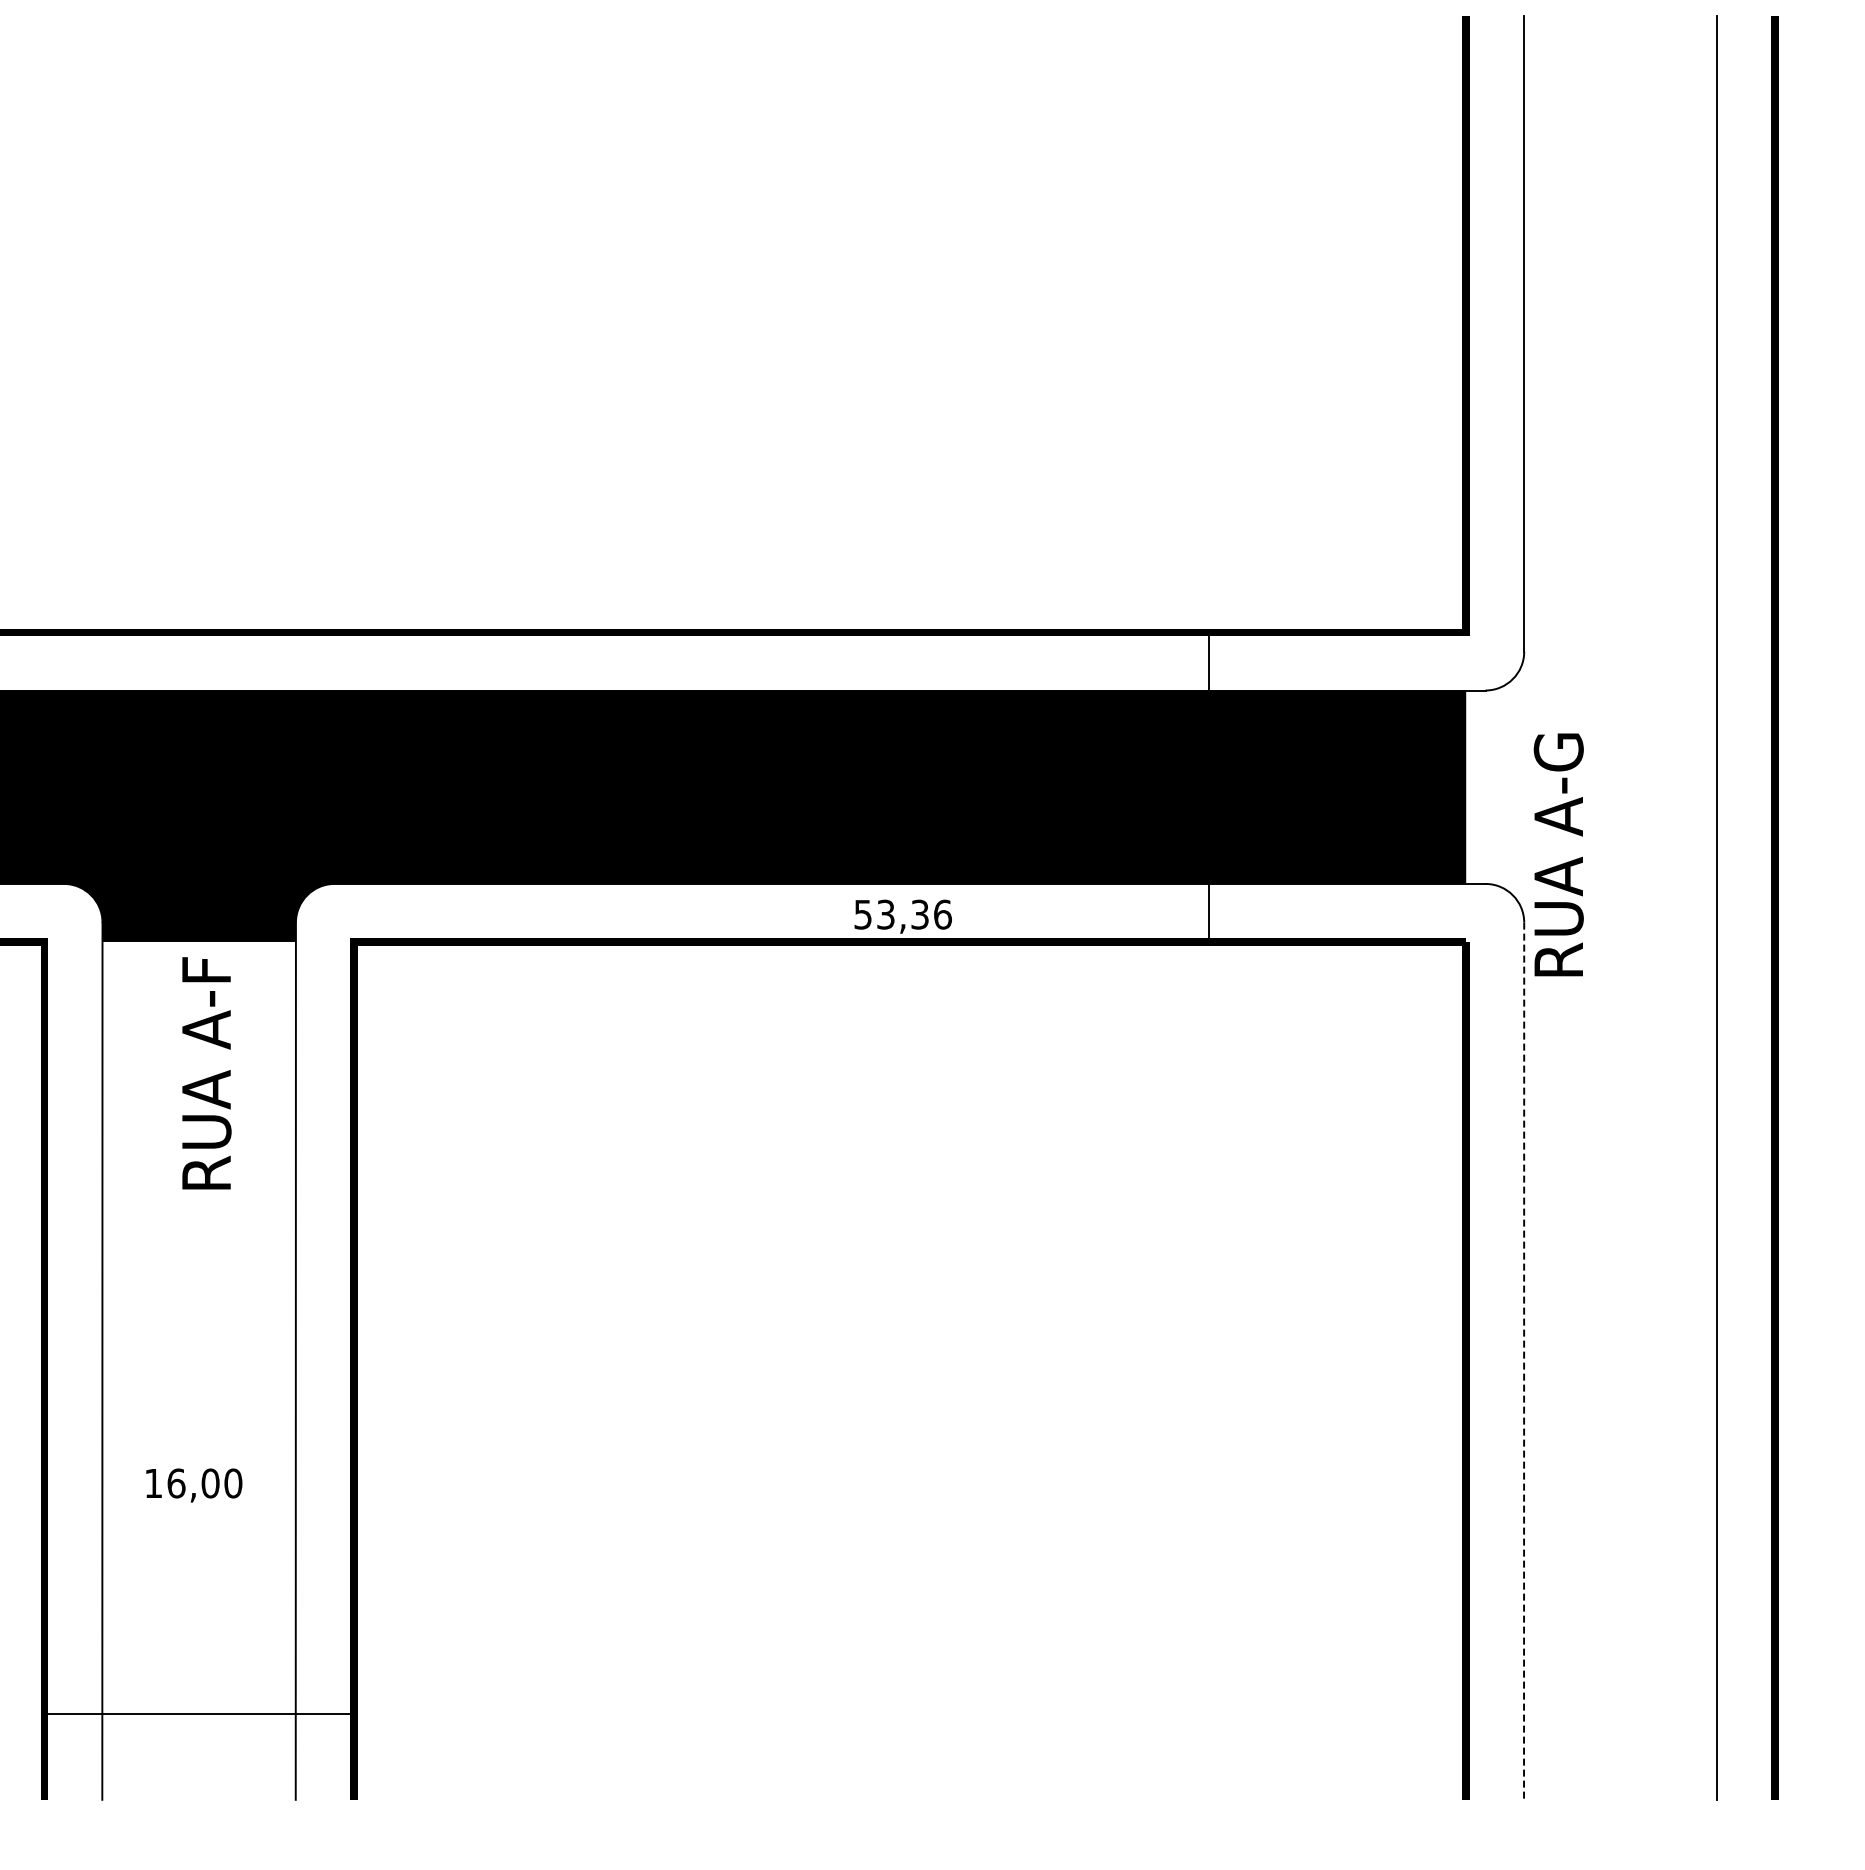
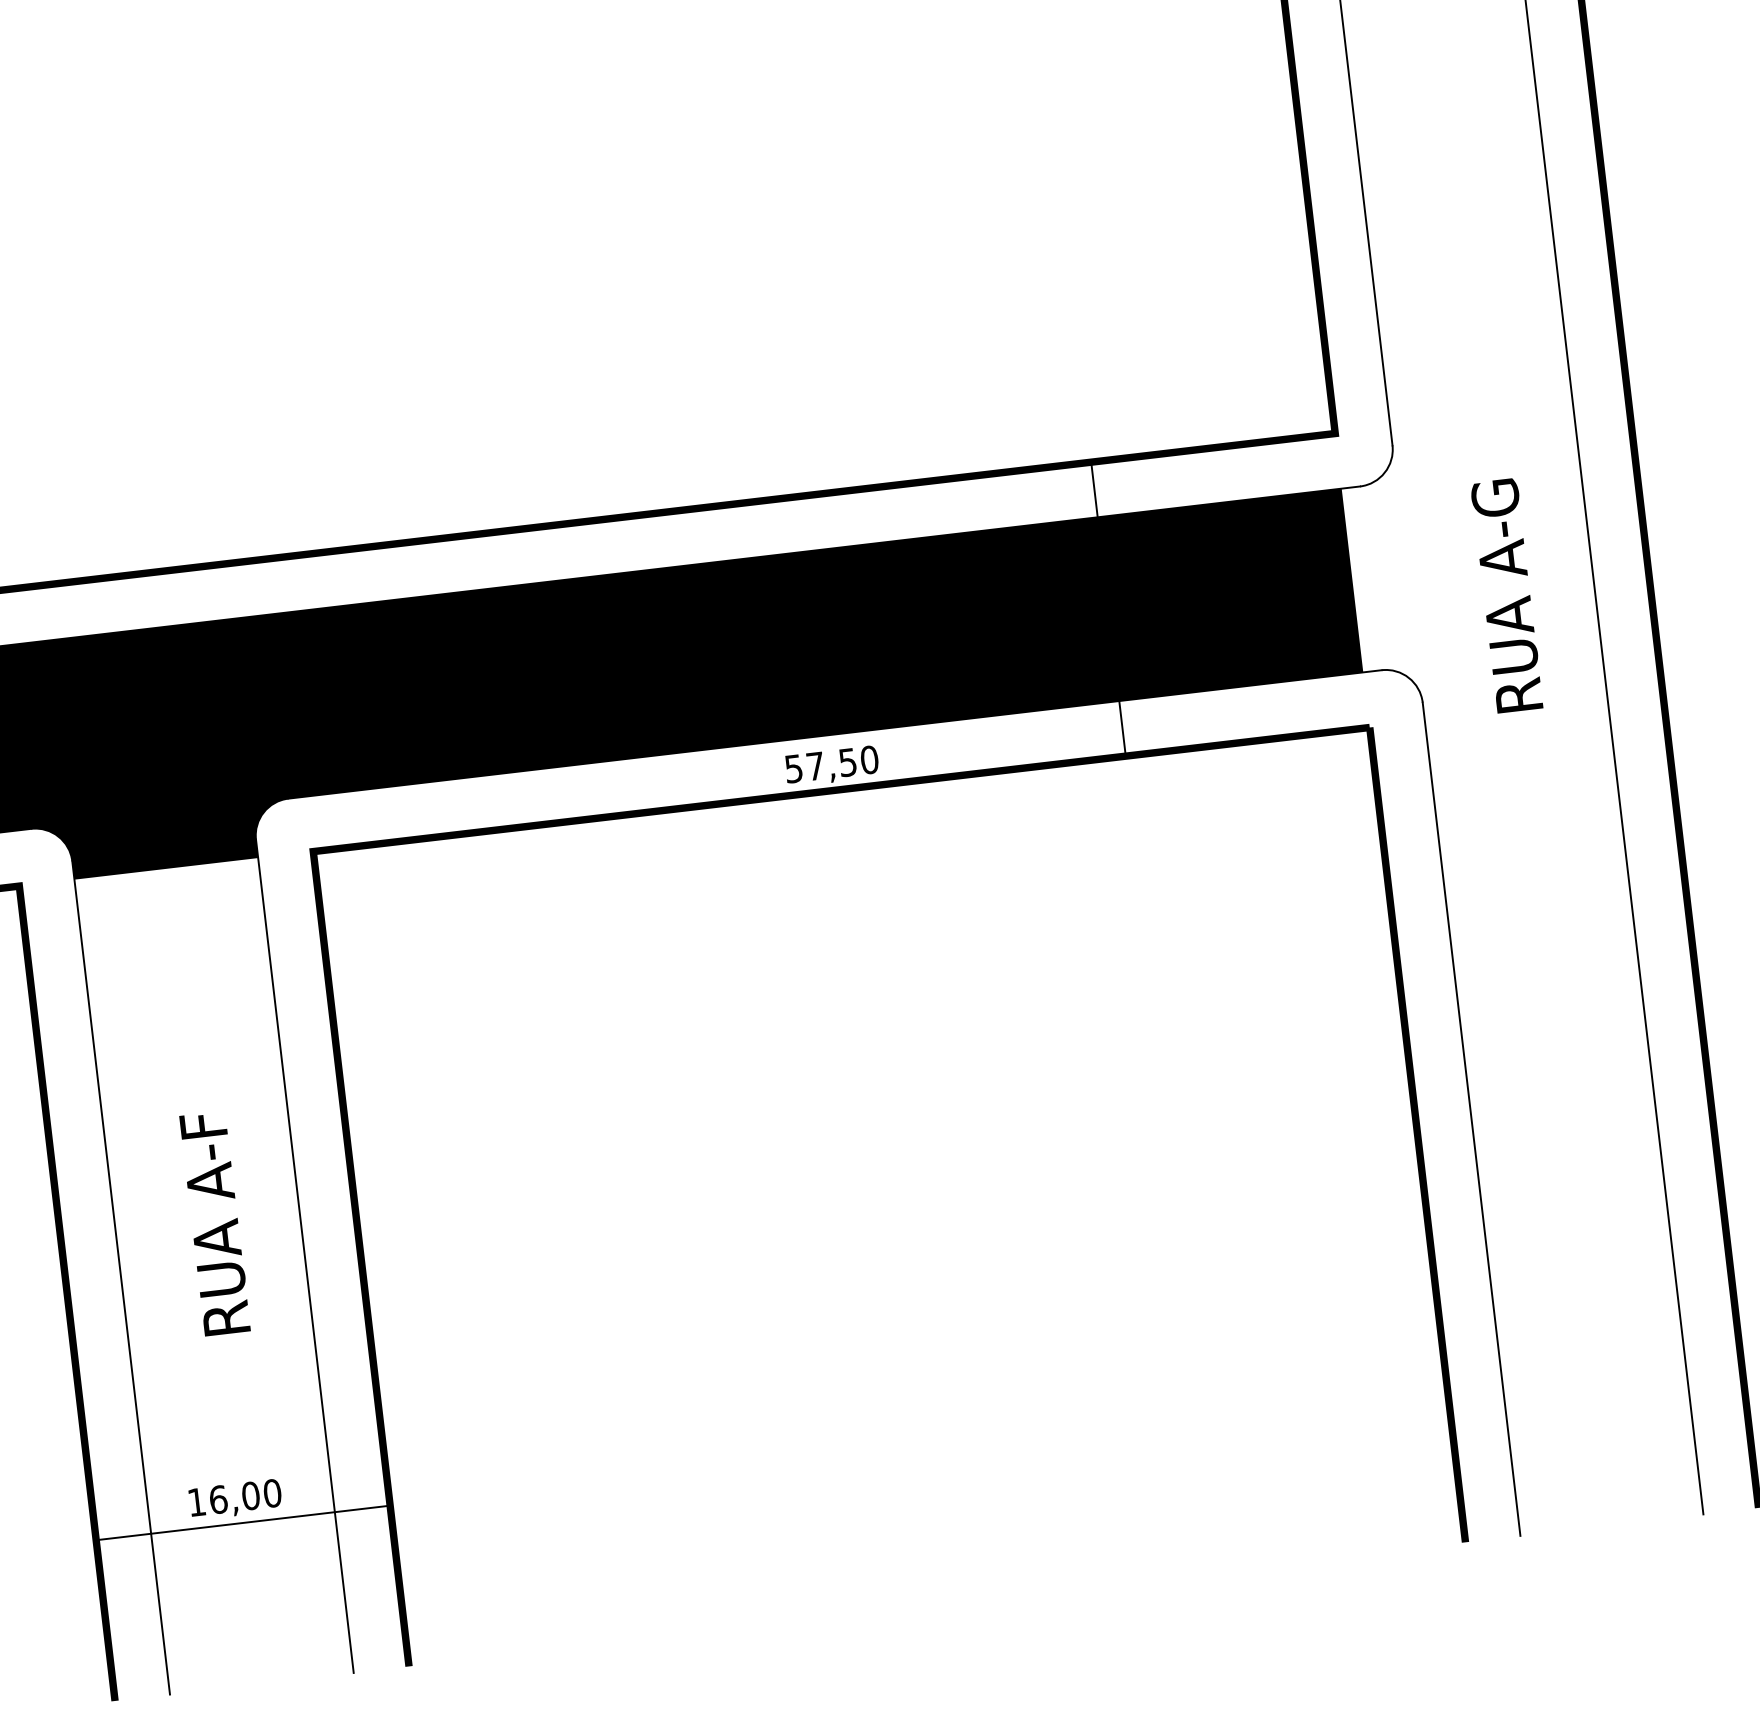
text: (1558, 854) -> (1506, 595), moved
text: (914, 914) -> (842, 762), 53,36 -> 57,50
text: (206, 1073) -> (215, 1223), moved
line: (1524, 1361) -> (1471, 1119), dashed -> solid
text: (194, 1485) -> (235, 1499), moved
line: (198, 1713) -> (242, 1522), moved

